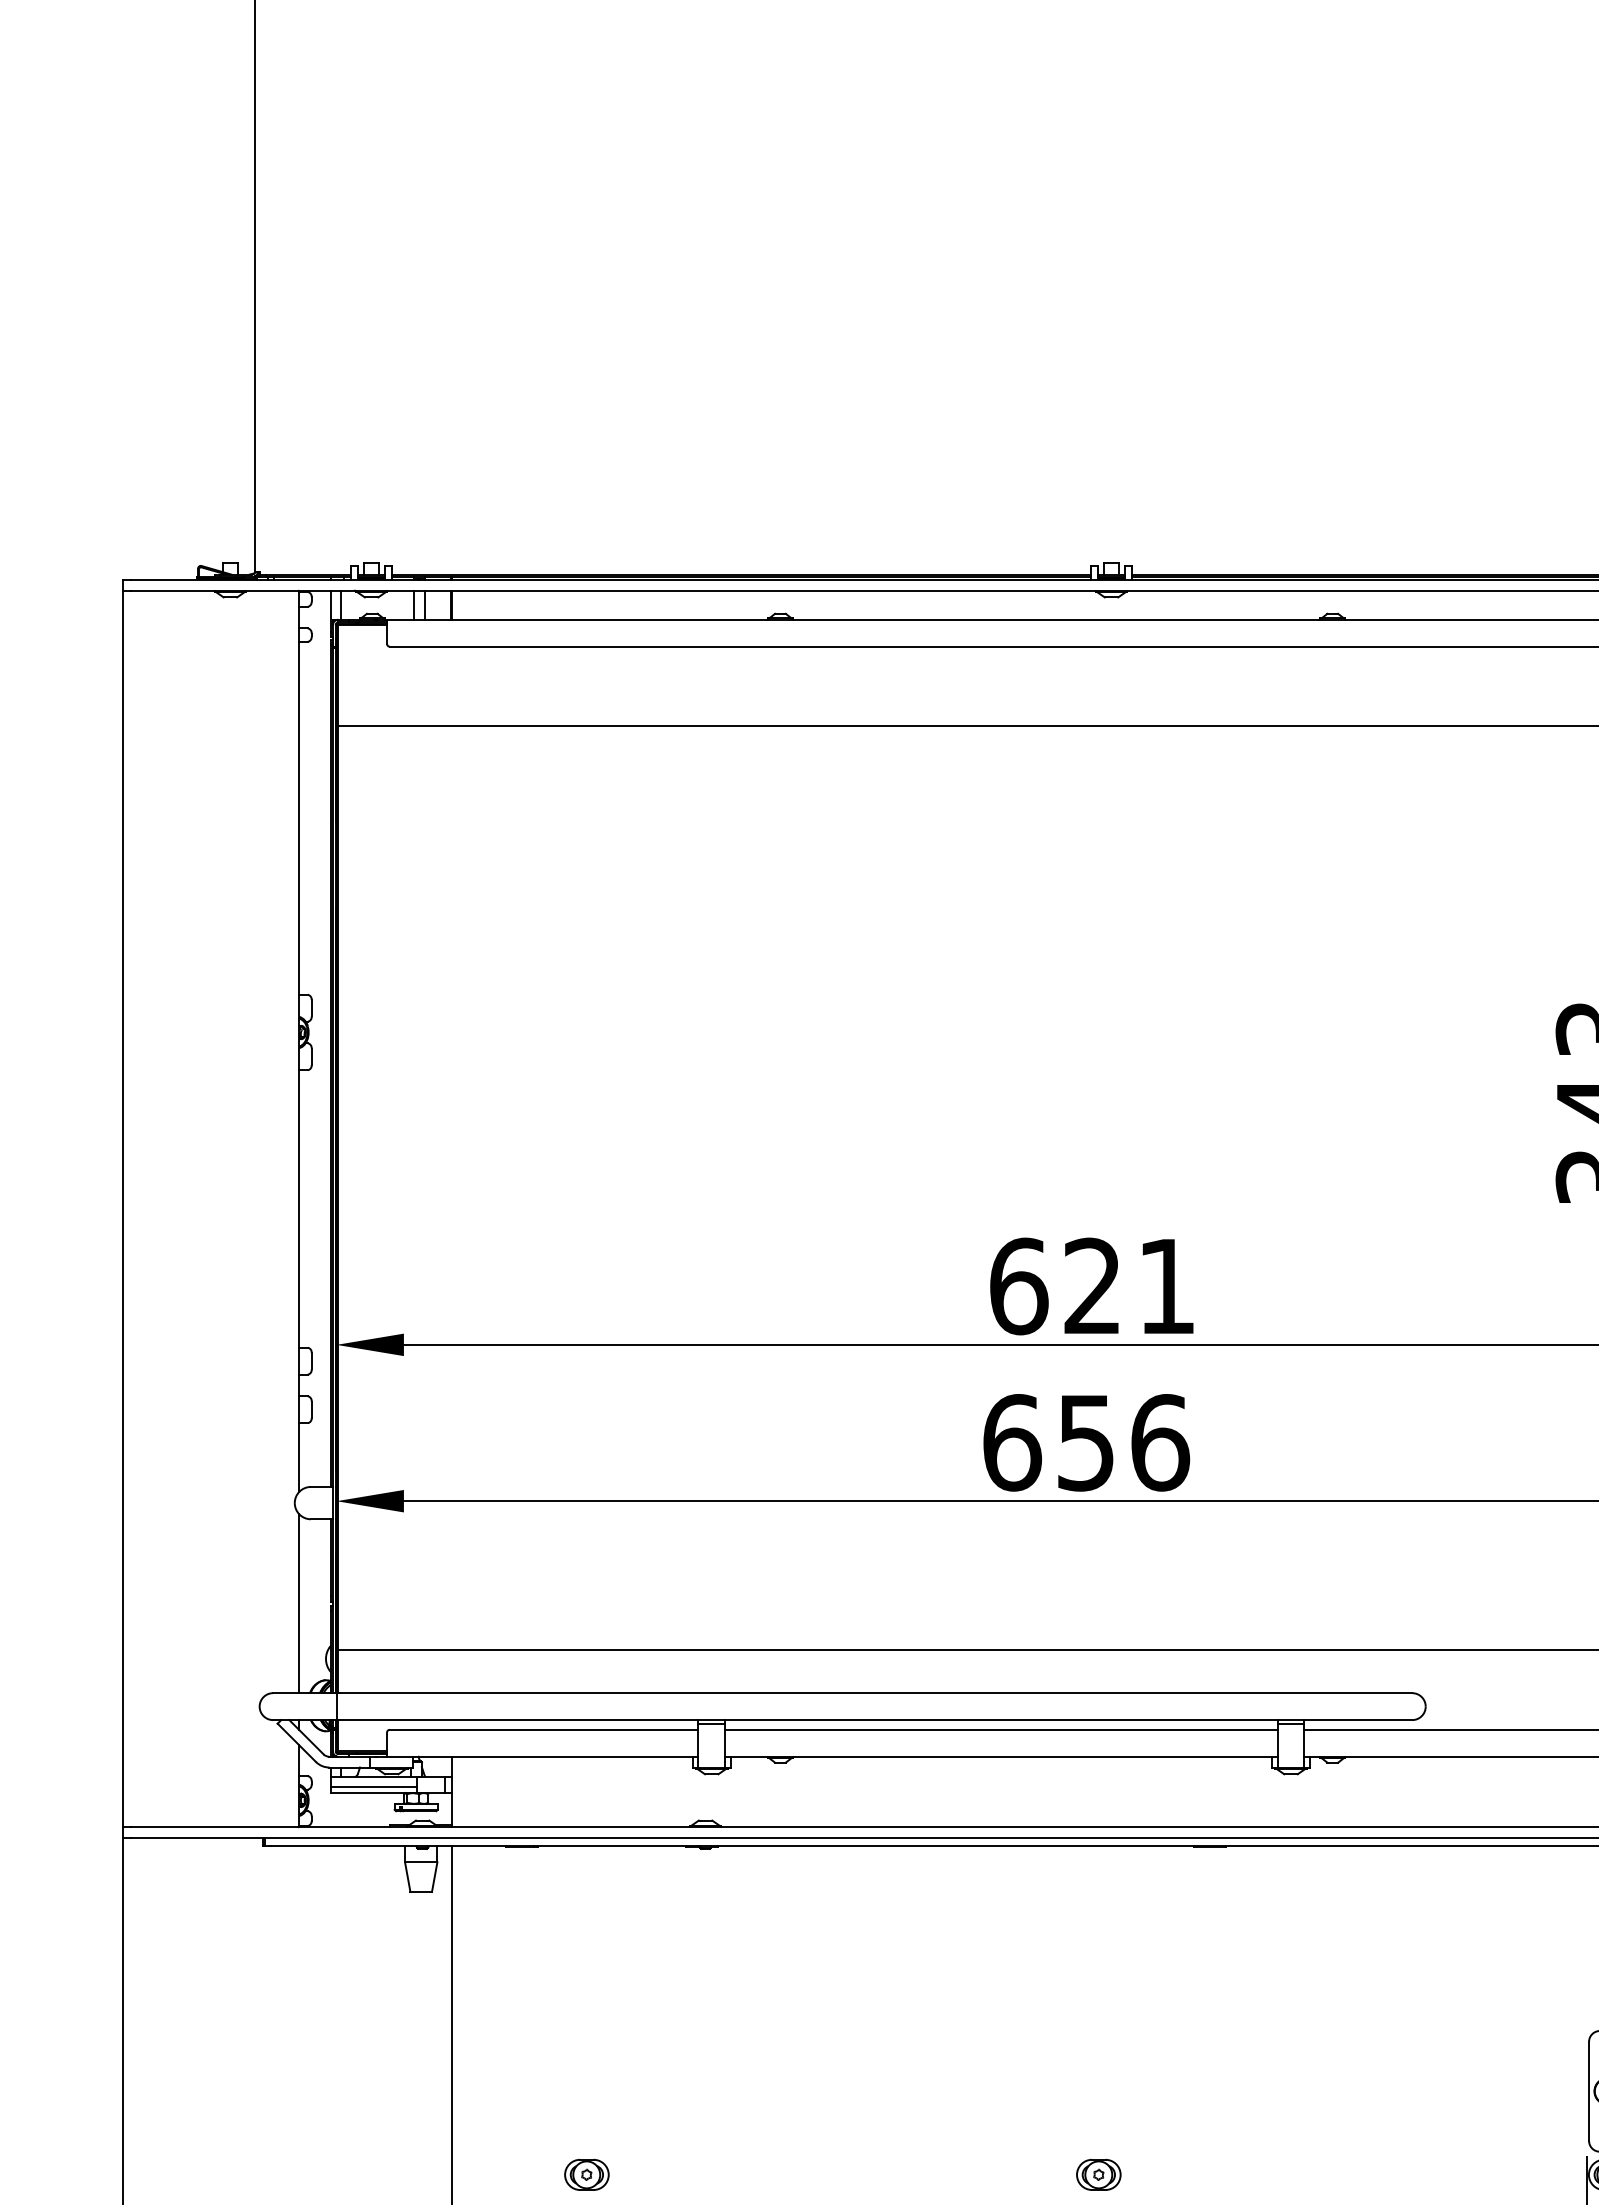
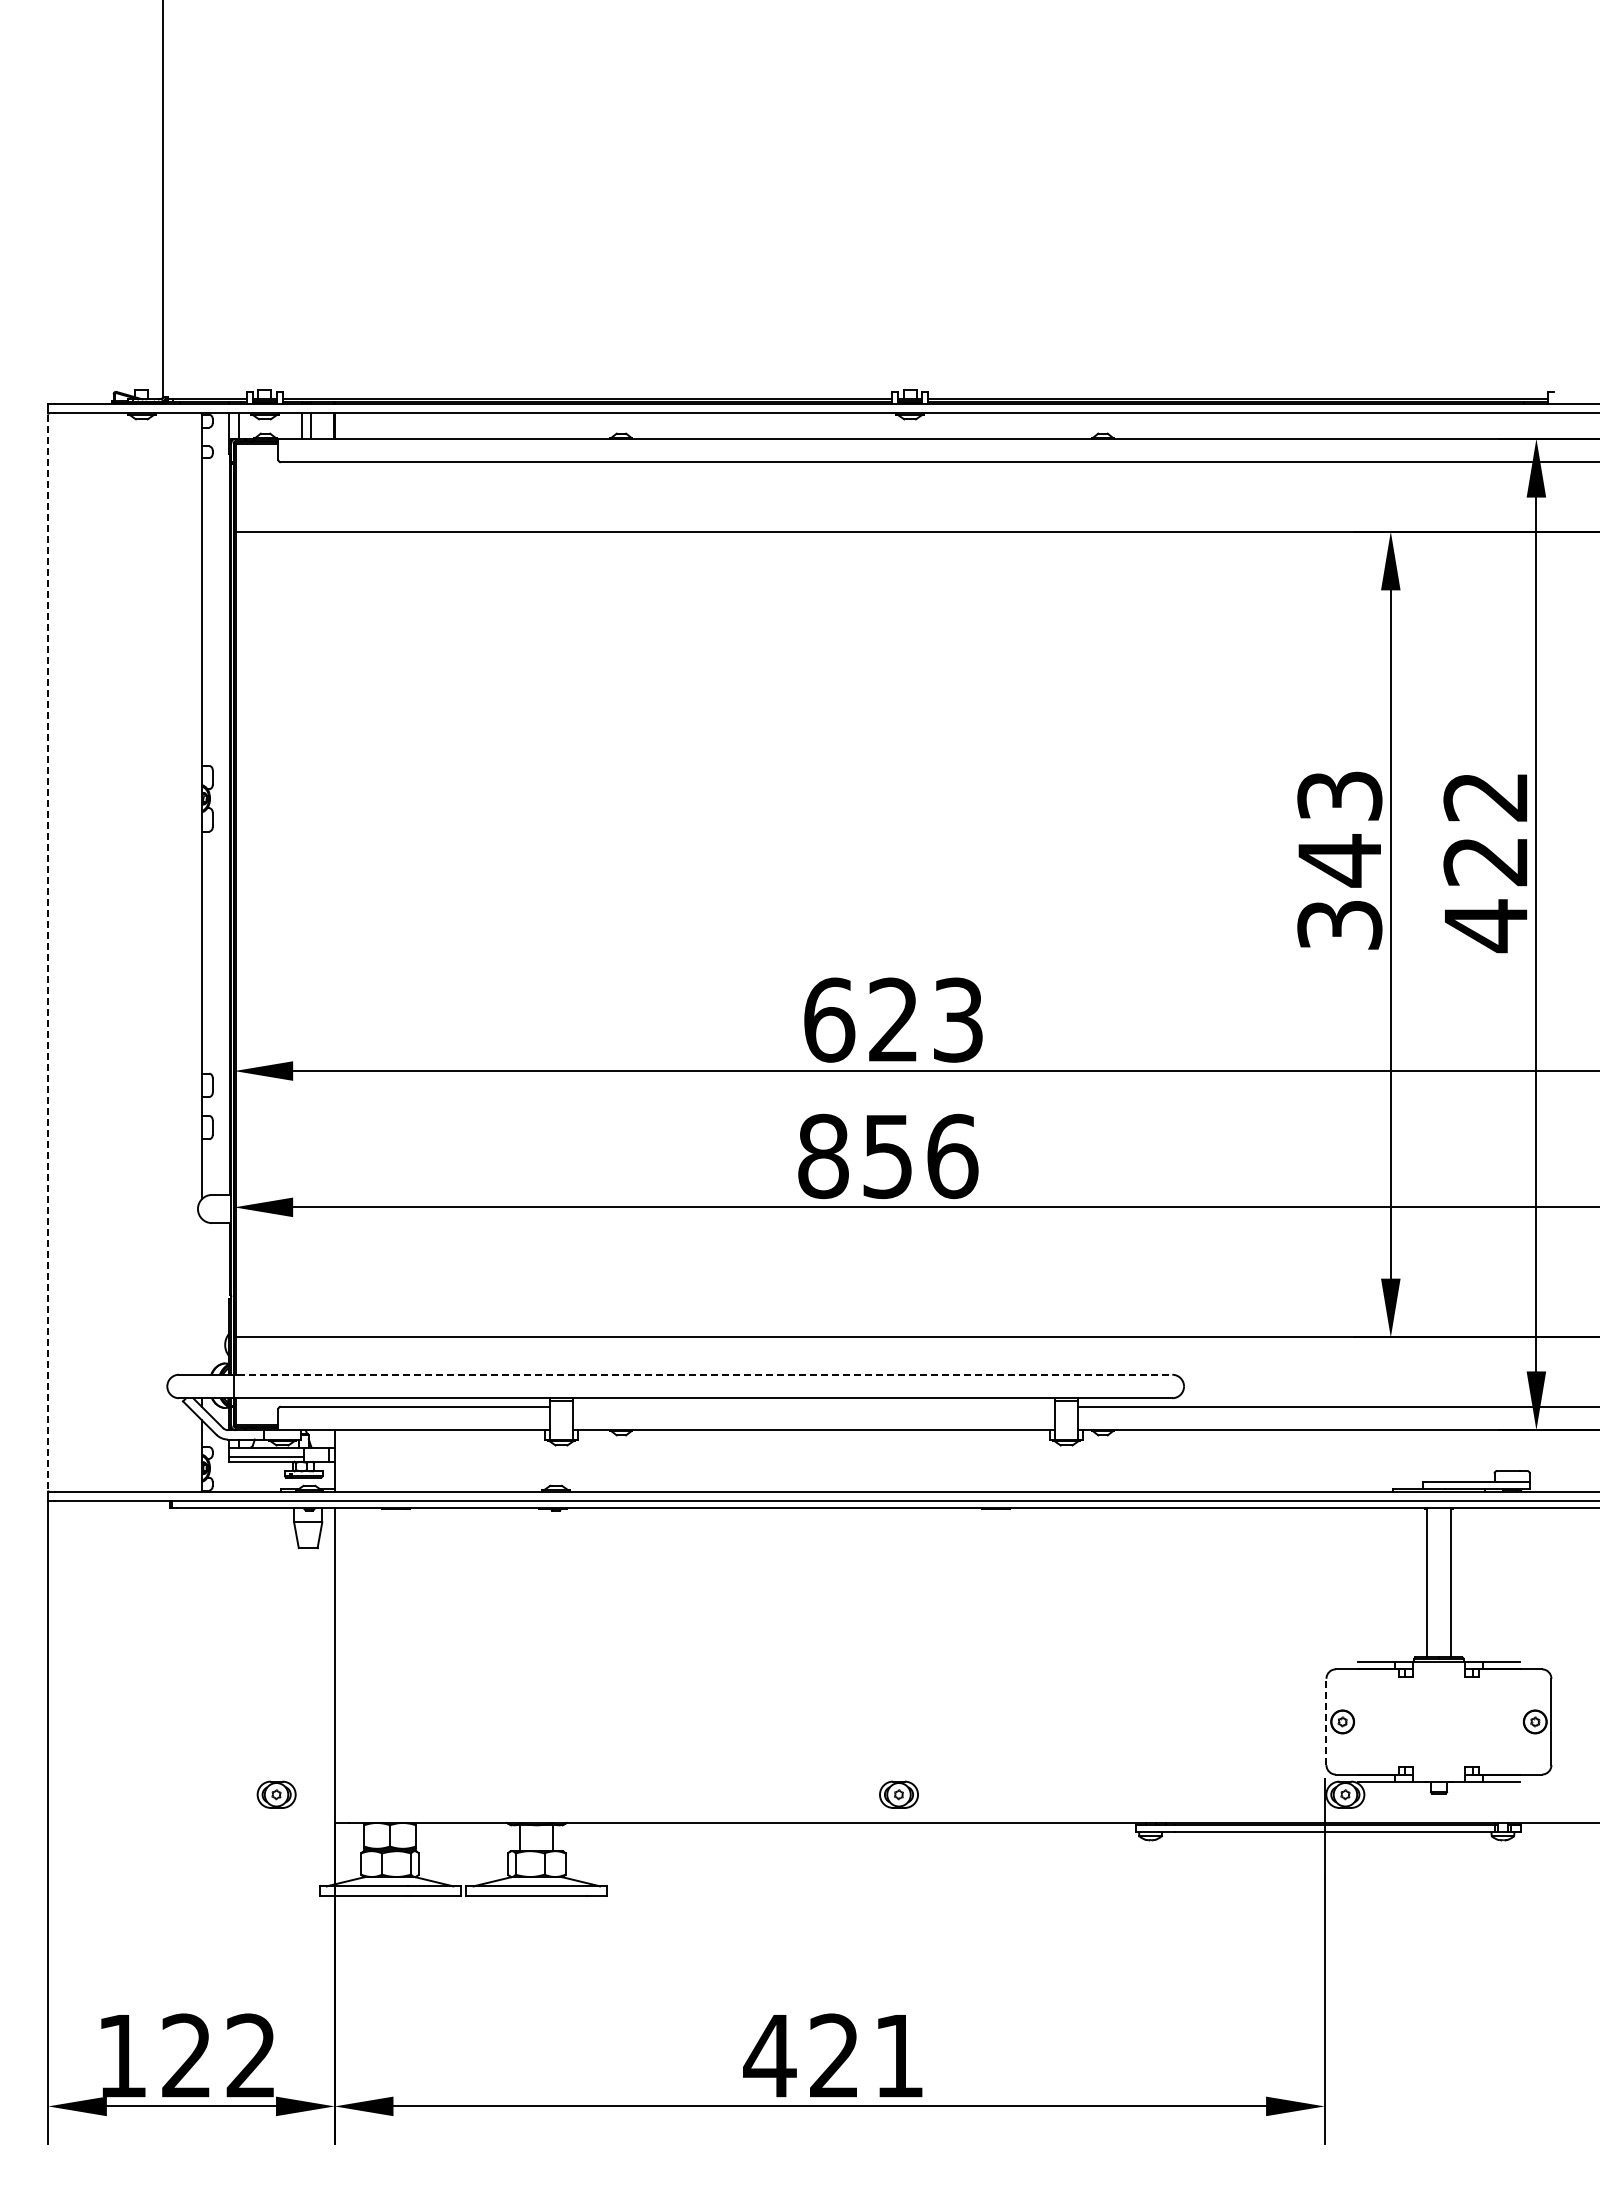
line: (123, 1208) -> (48, 952), solid -> dashed
text: (1167, 1285) -> (958, 1019), 621 -> 623
text: (1012, 1441) -> (823, 1155), 656 -> 856
line: (299, 1603) -> (202, 1296), removed
line: (876, 1692) -> (705, 1374), solid -> dashed
line: (1000, 1729) -> (813, 1406), removed
line: (1589, 2090) -> (1326, 1721), solid -> dashed
part: (586, 2174) -> (276, 1794), moved

